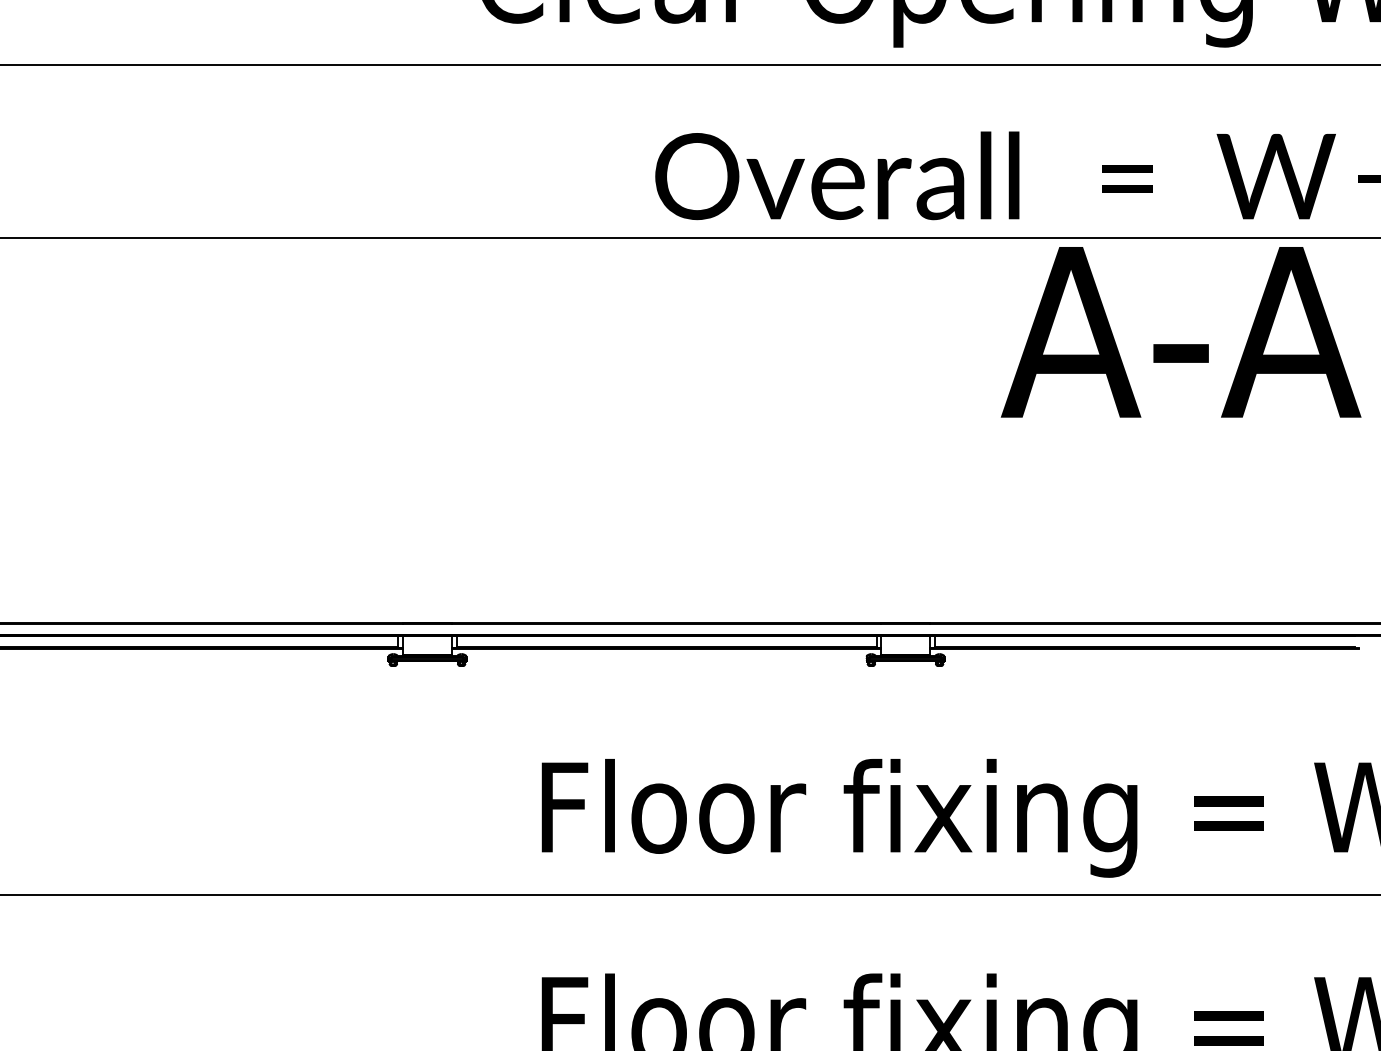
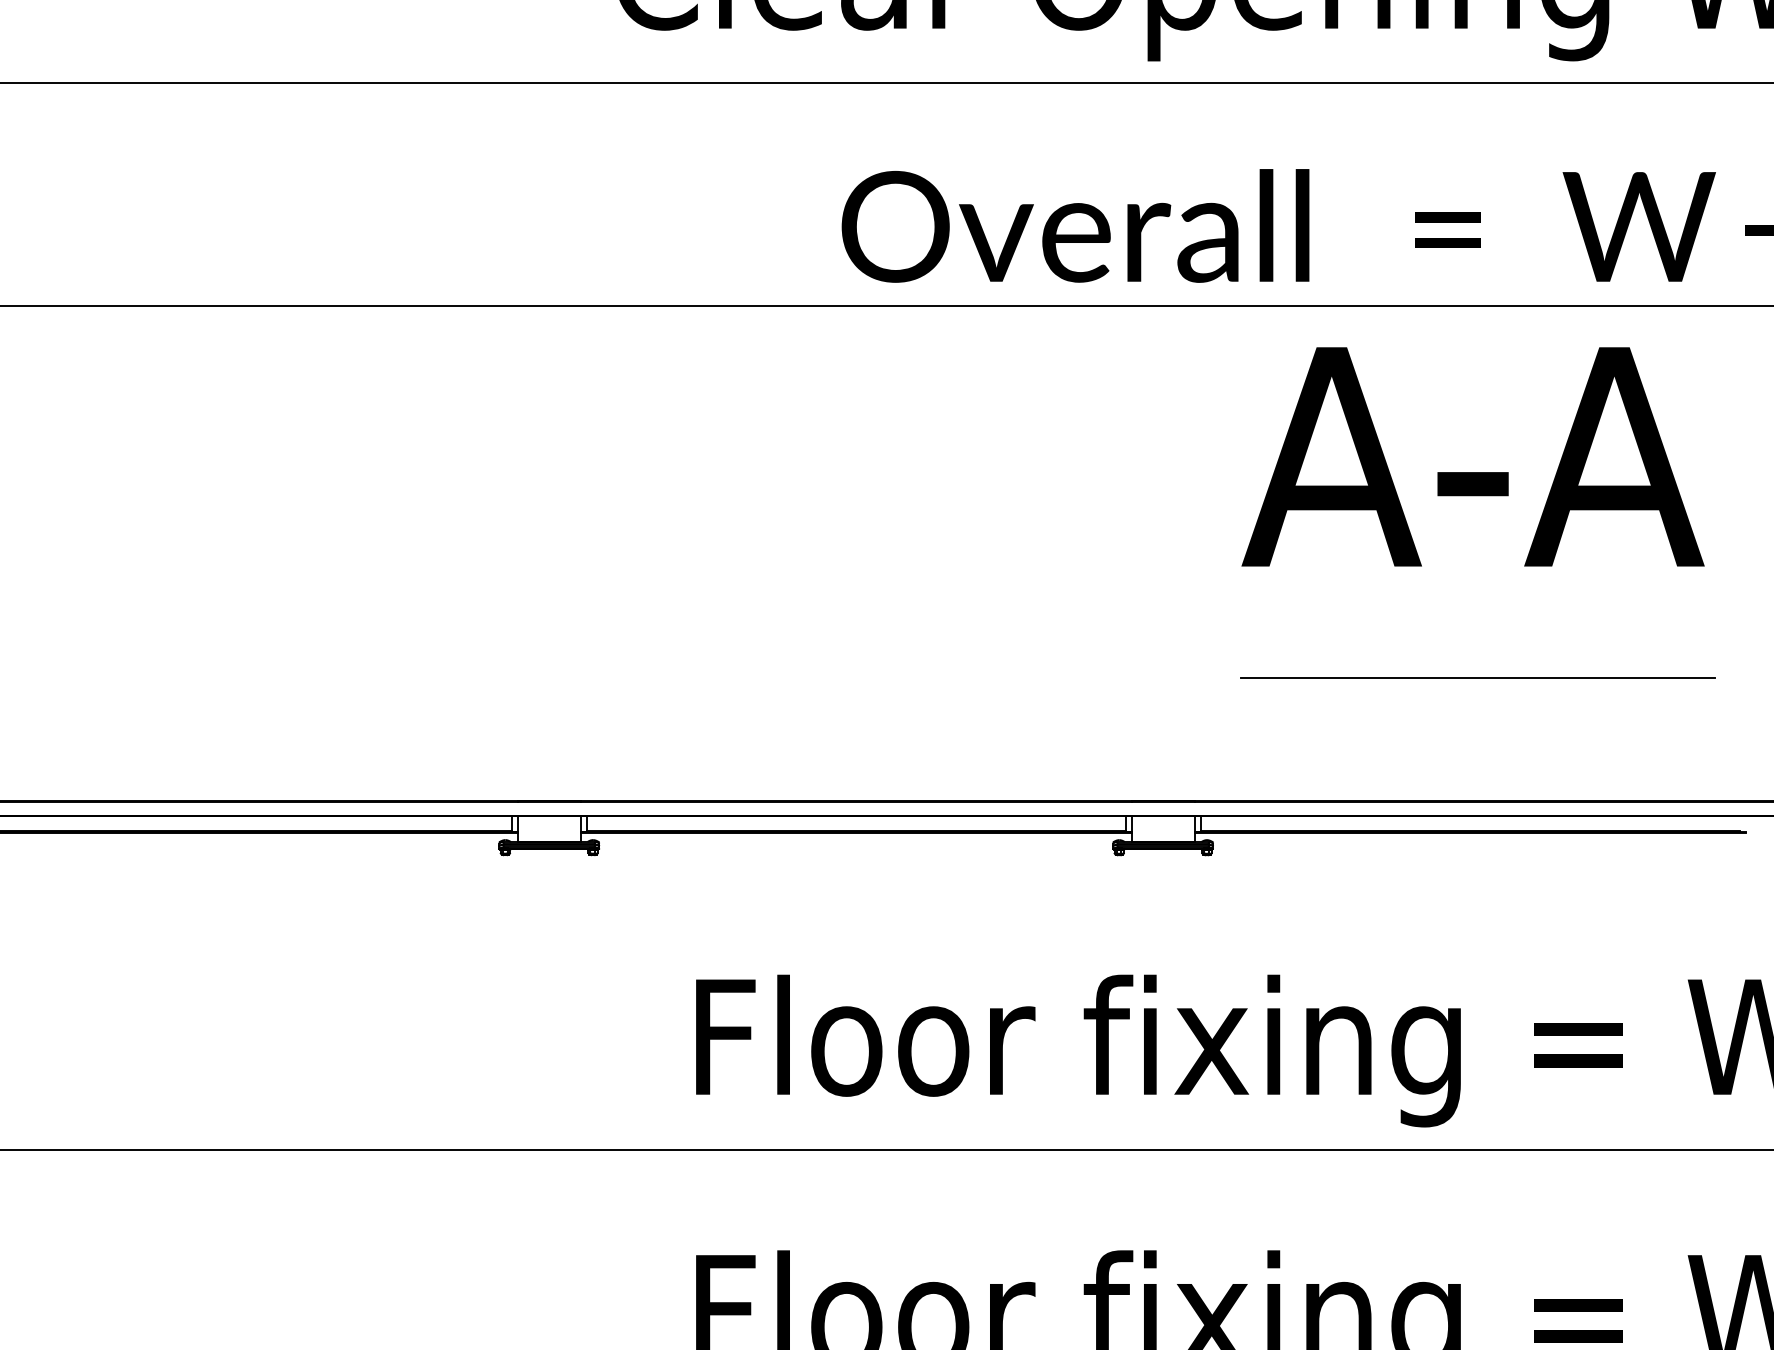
text: (1180, 331) -> (1472, 456), moved
line: (1150, 528) -> (1477, 678), added

